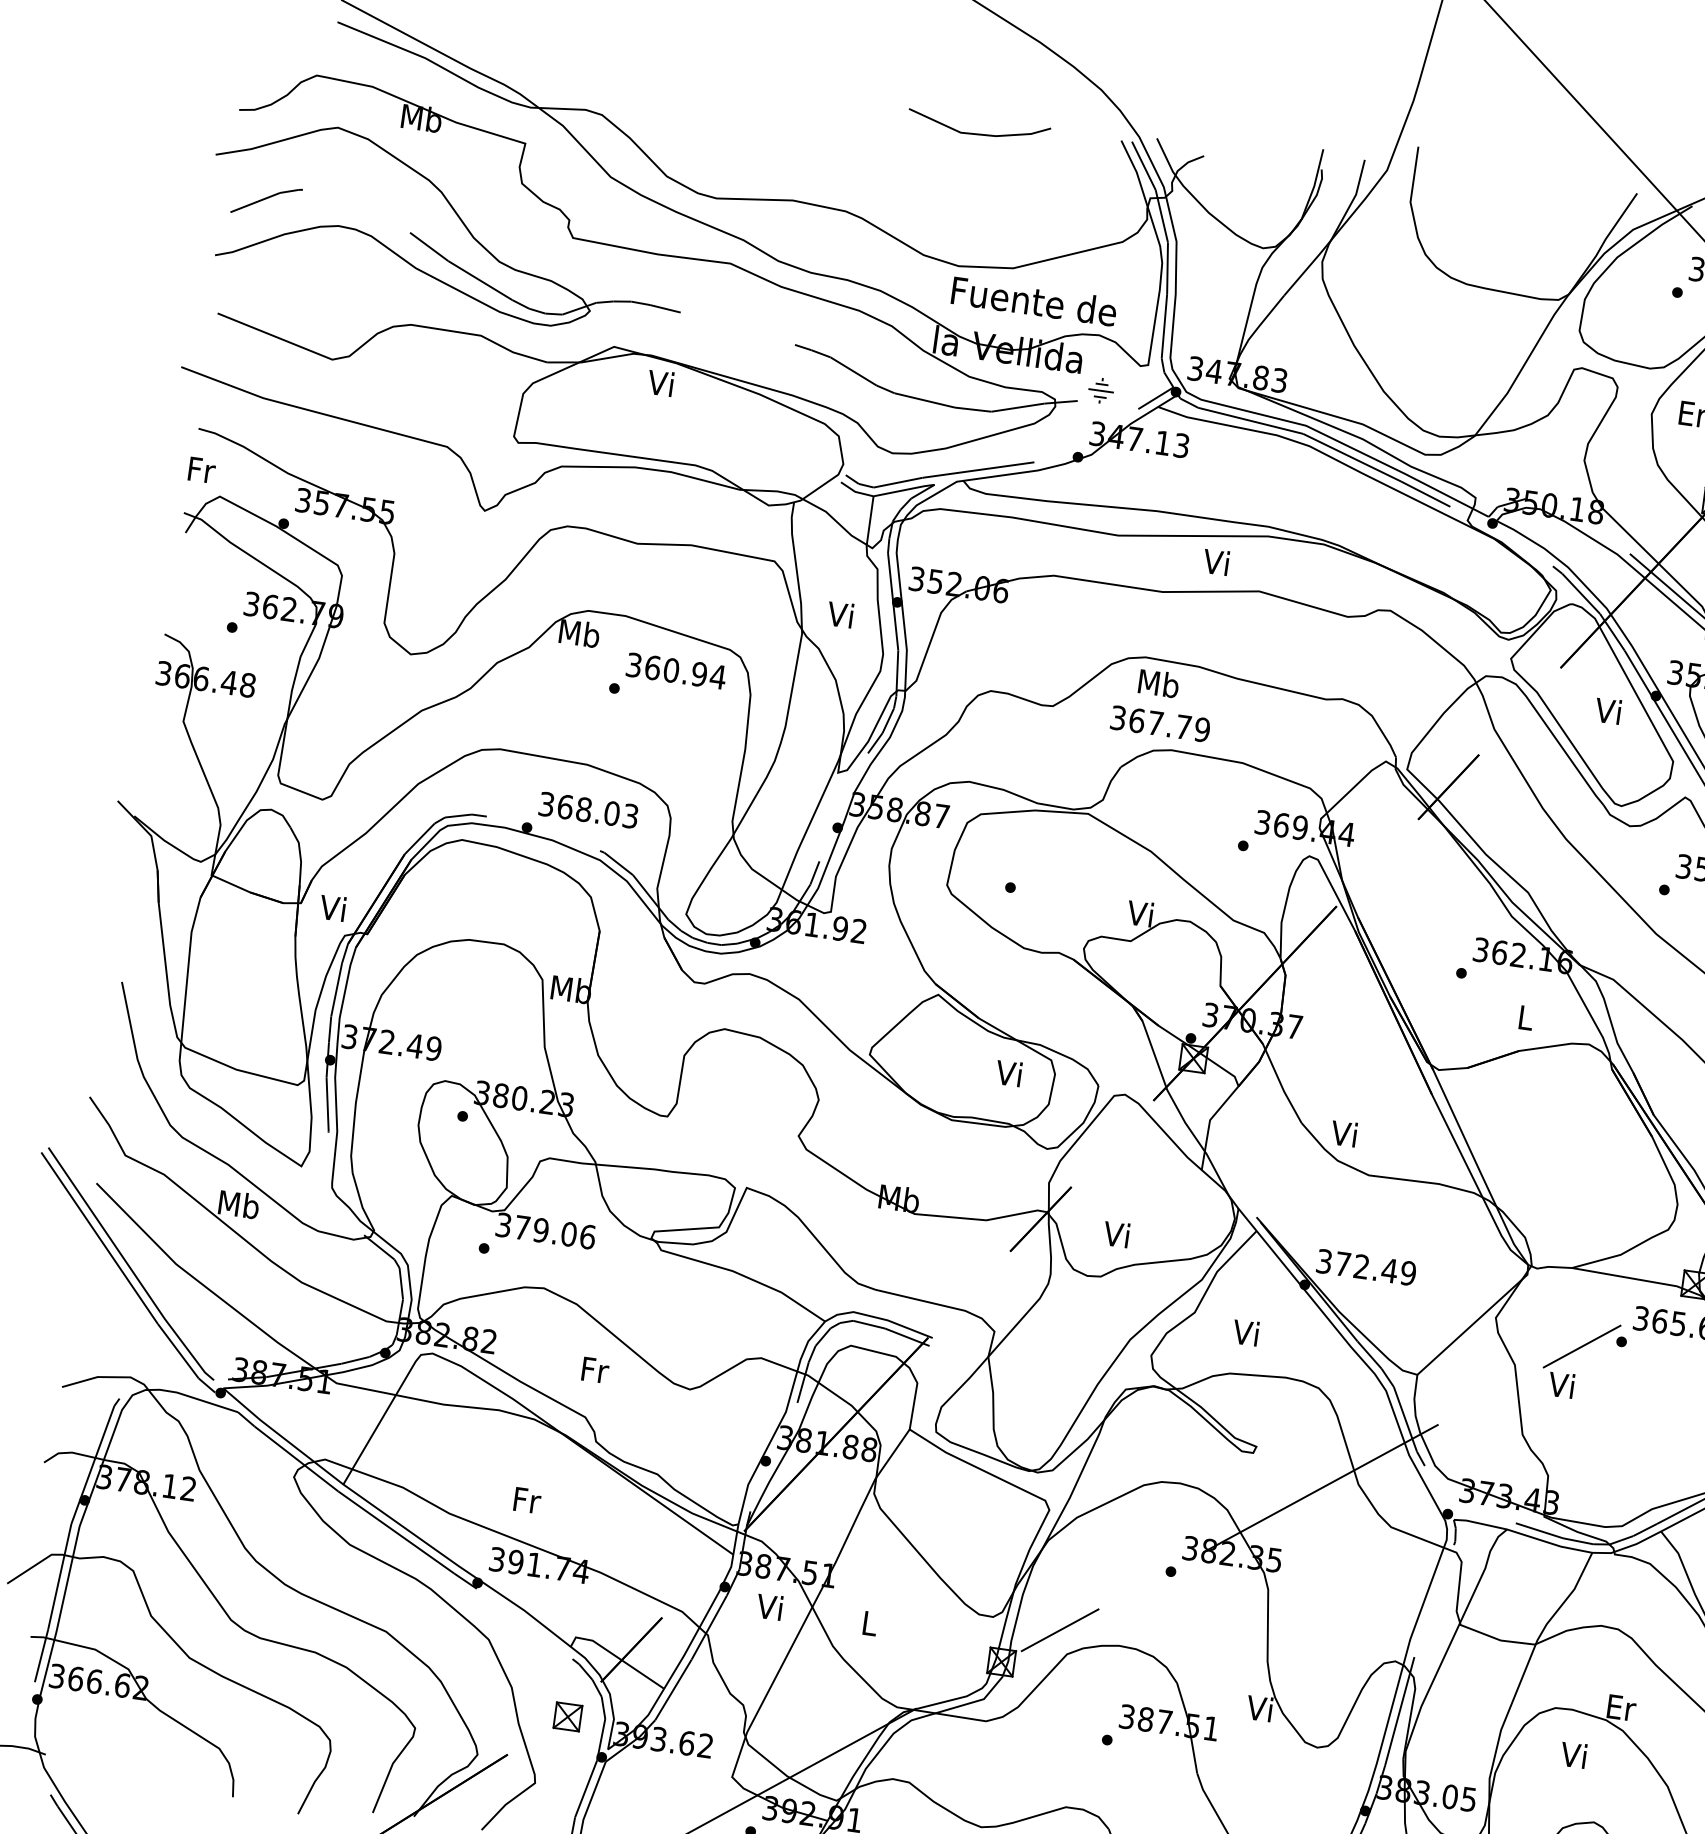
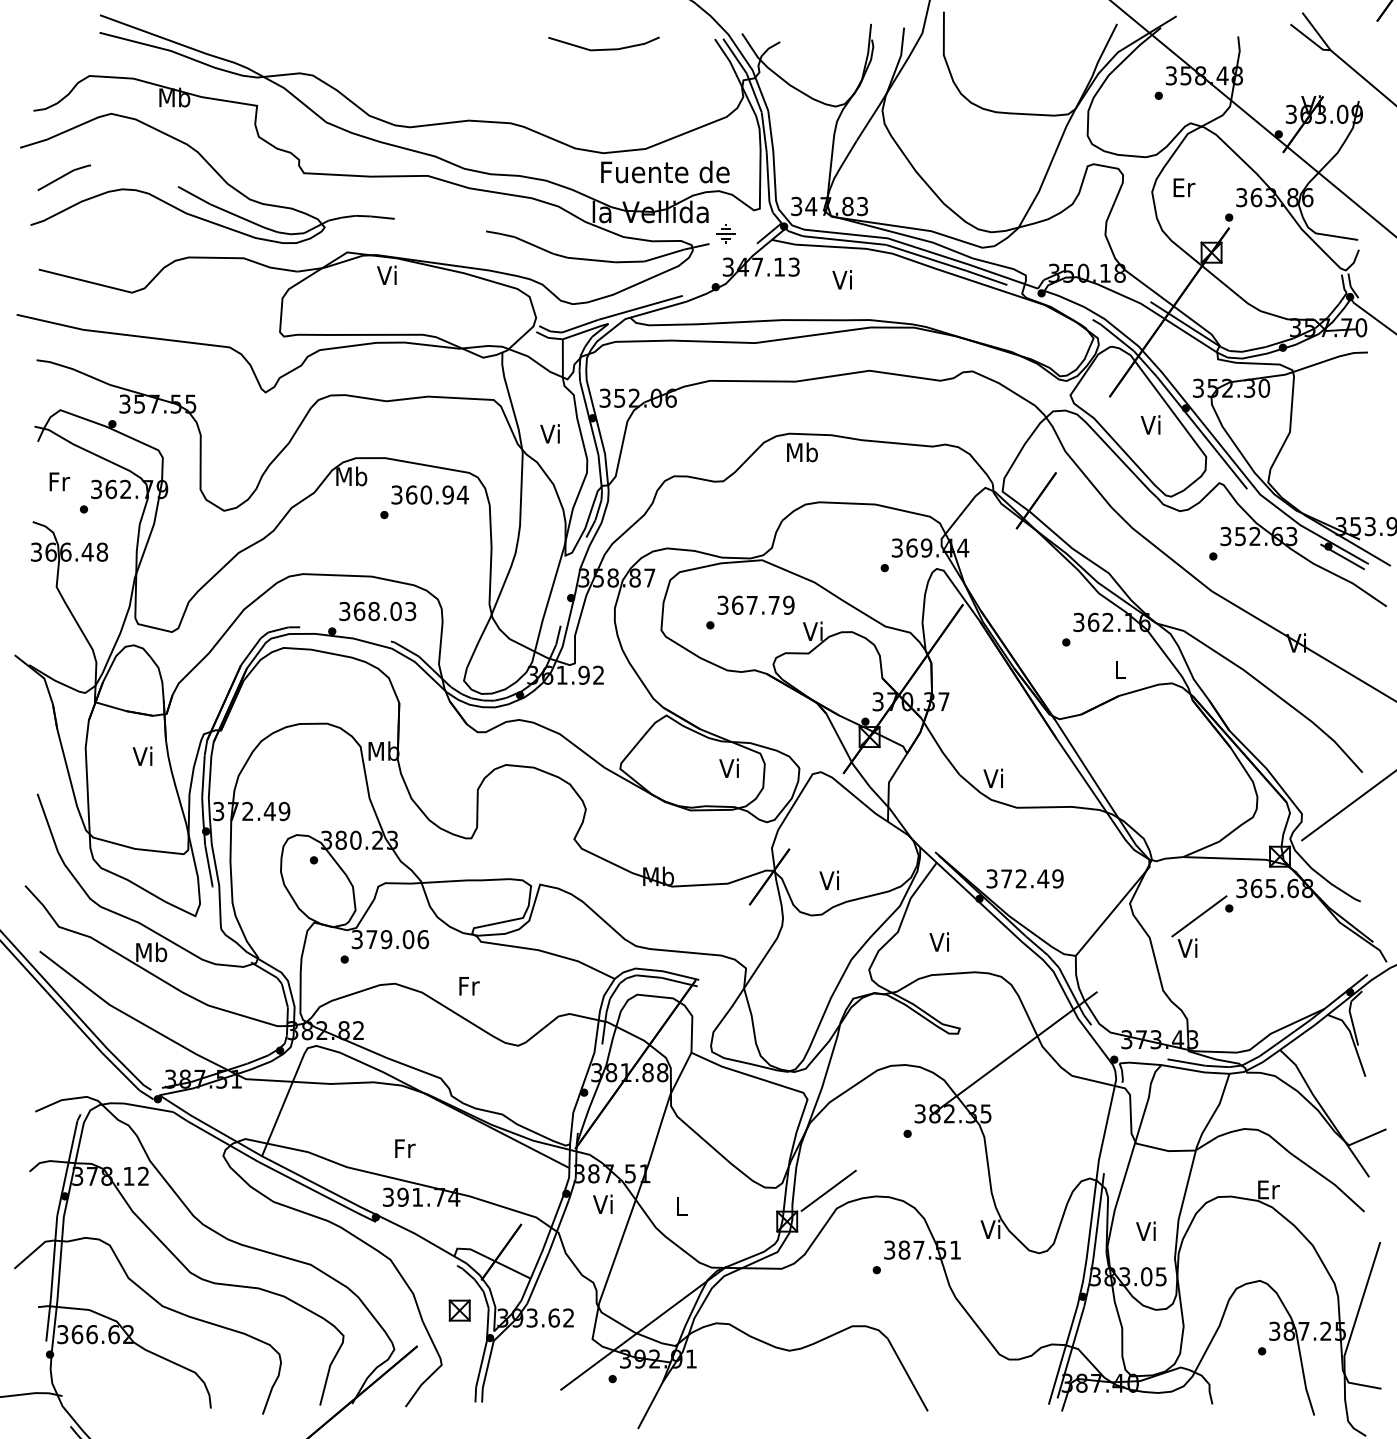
text: (201, 469) -> (59, 481), moved
text: (1215, 561) -> (841, 279), moved
text: (1159, 722) -> (755, 604), moved
text: (332, 907) -> (142, 755), moved
text: (595, 1370) -> (469, 986), moved
text: (1573, 1753) -> (1145, 1230), moved

